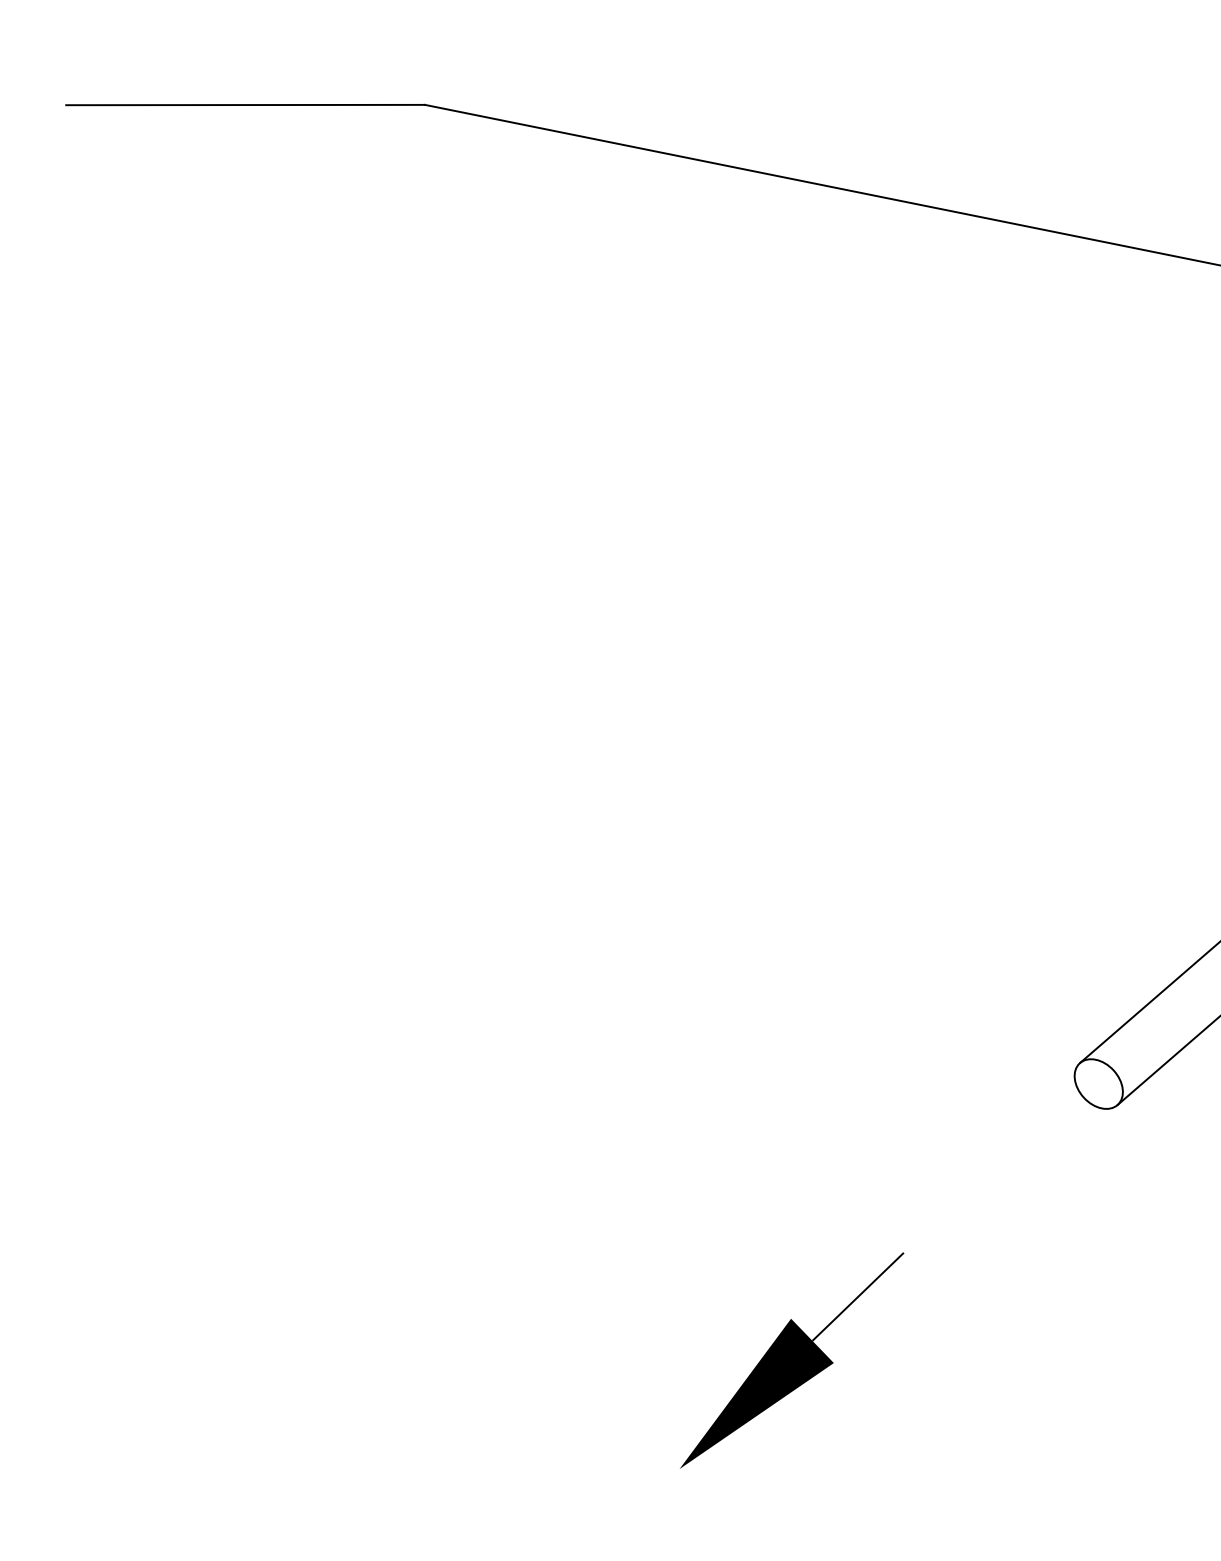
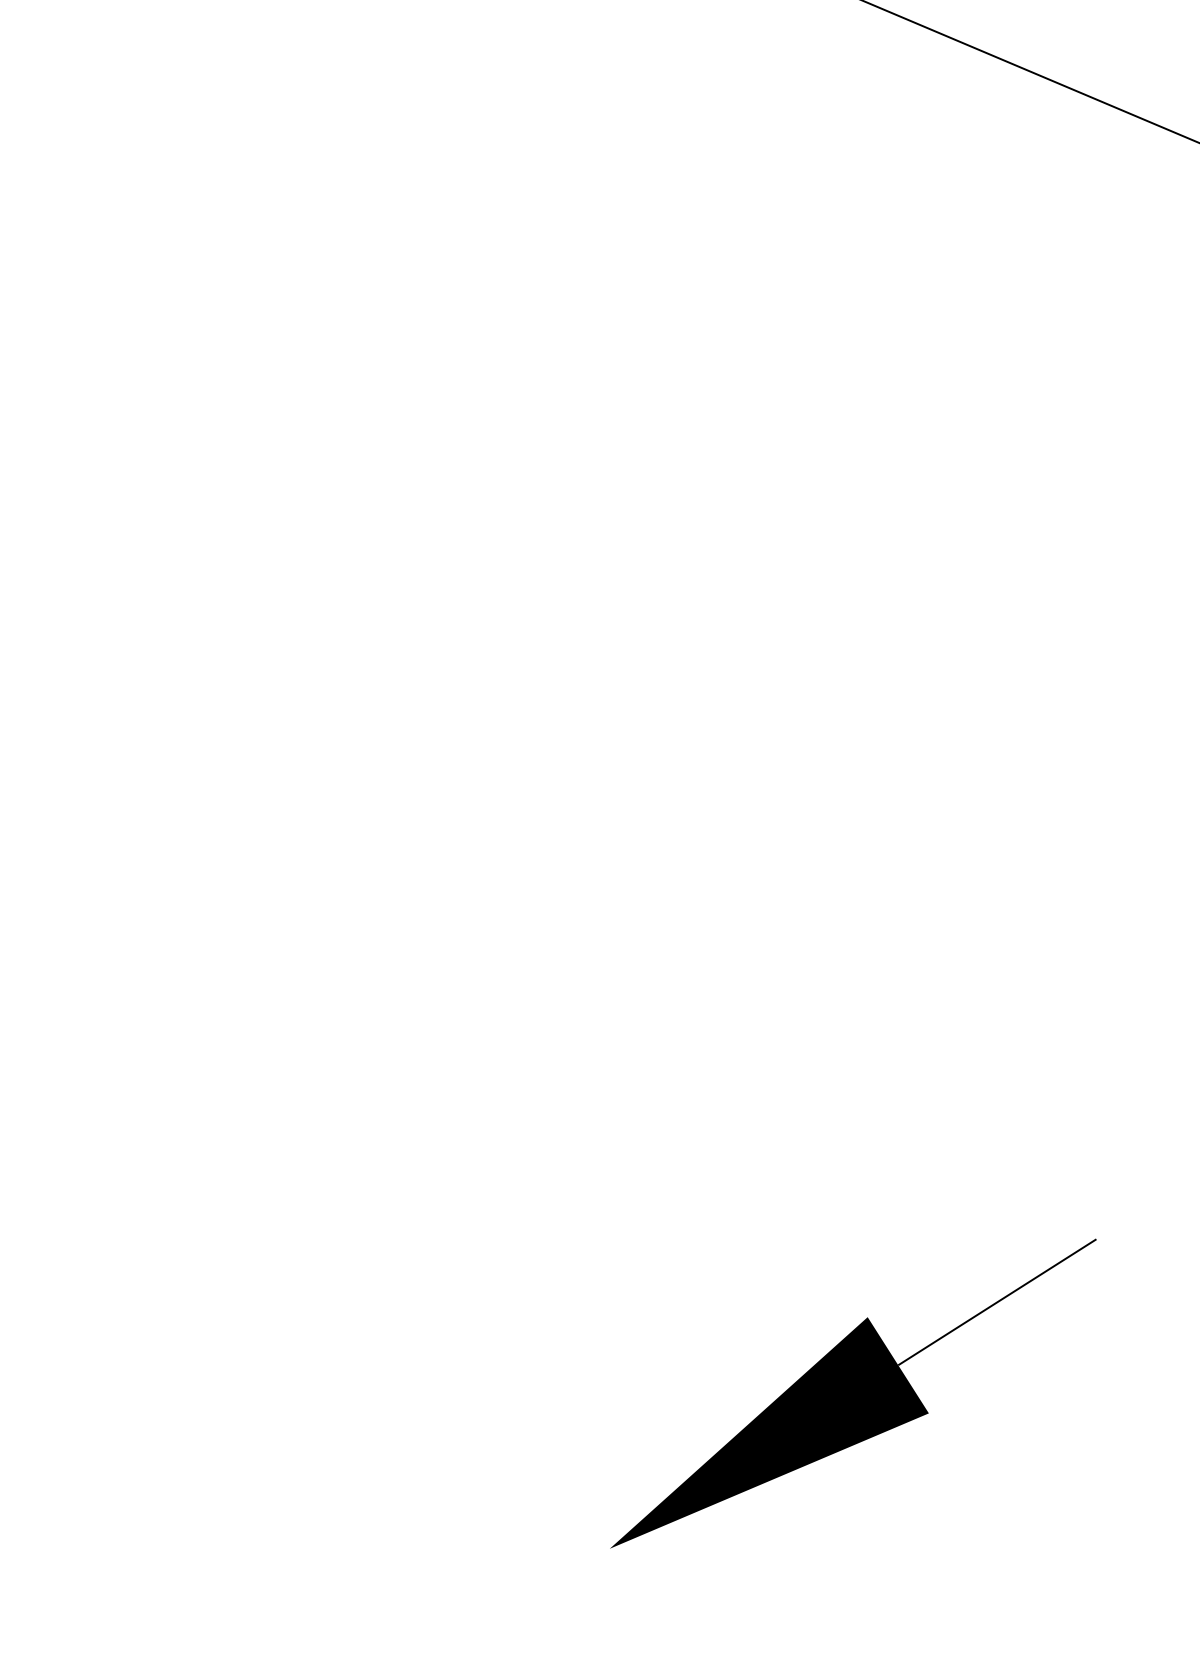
part: (791, 1360) -> (853, 1393), size x1.67

